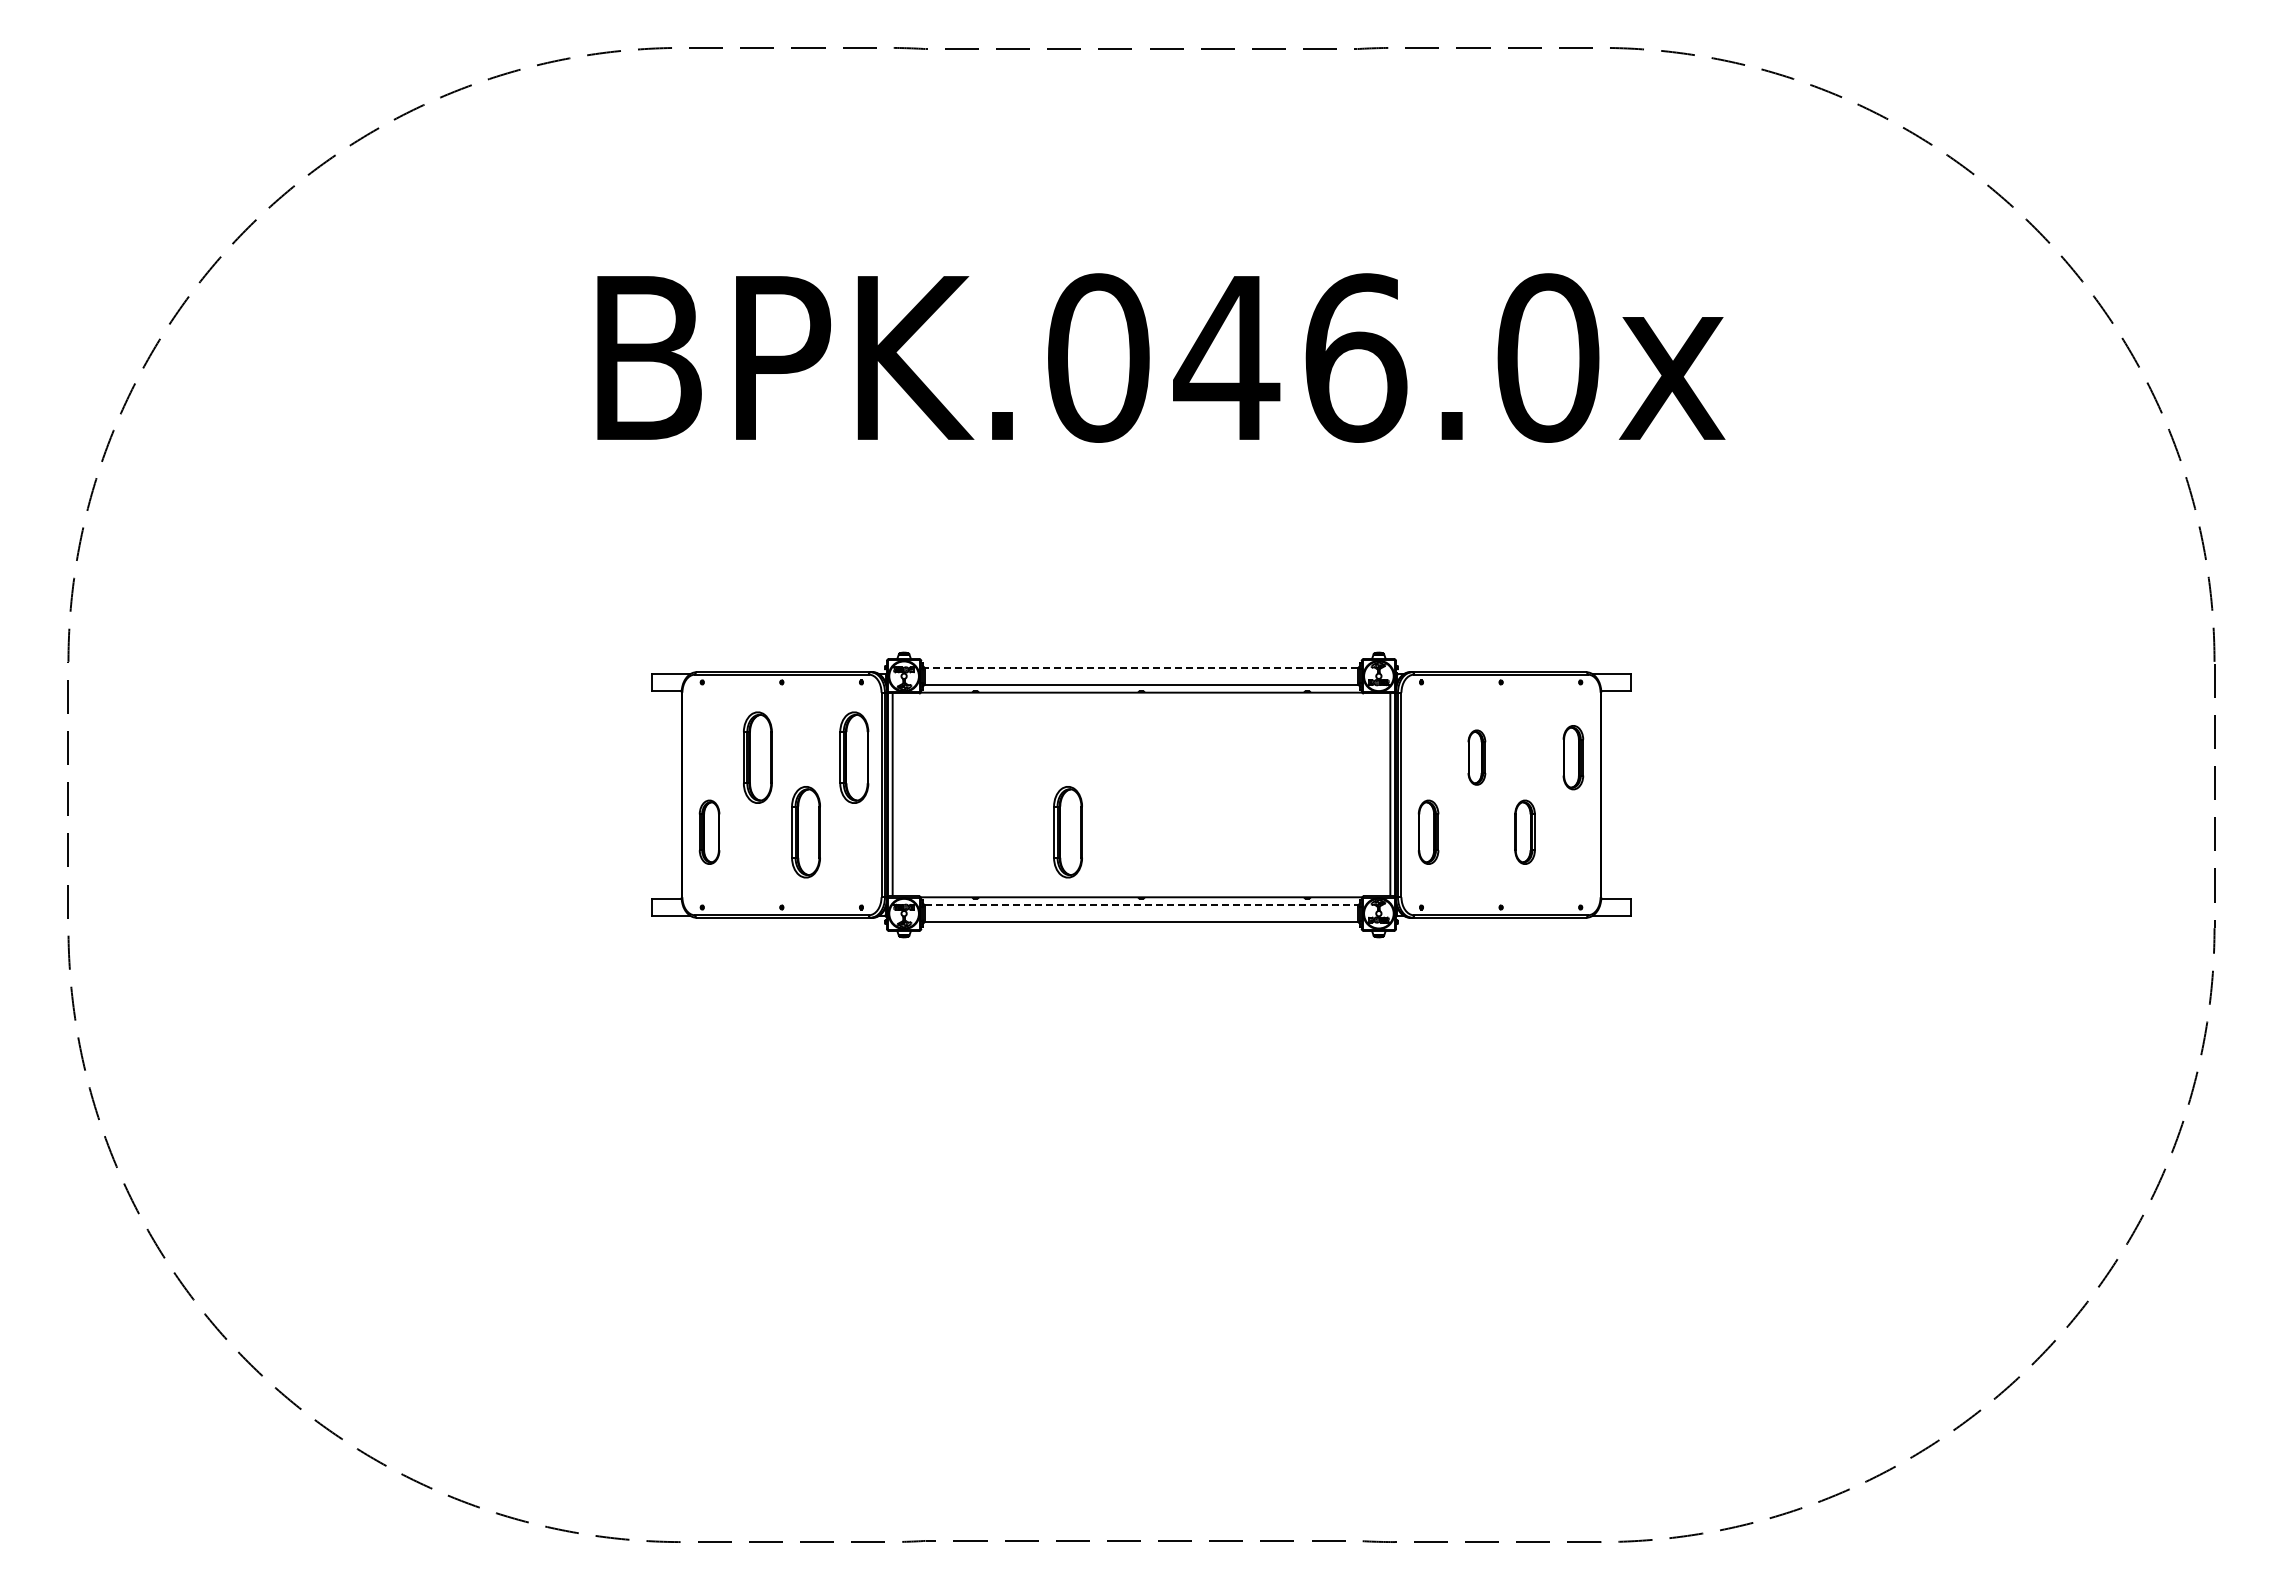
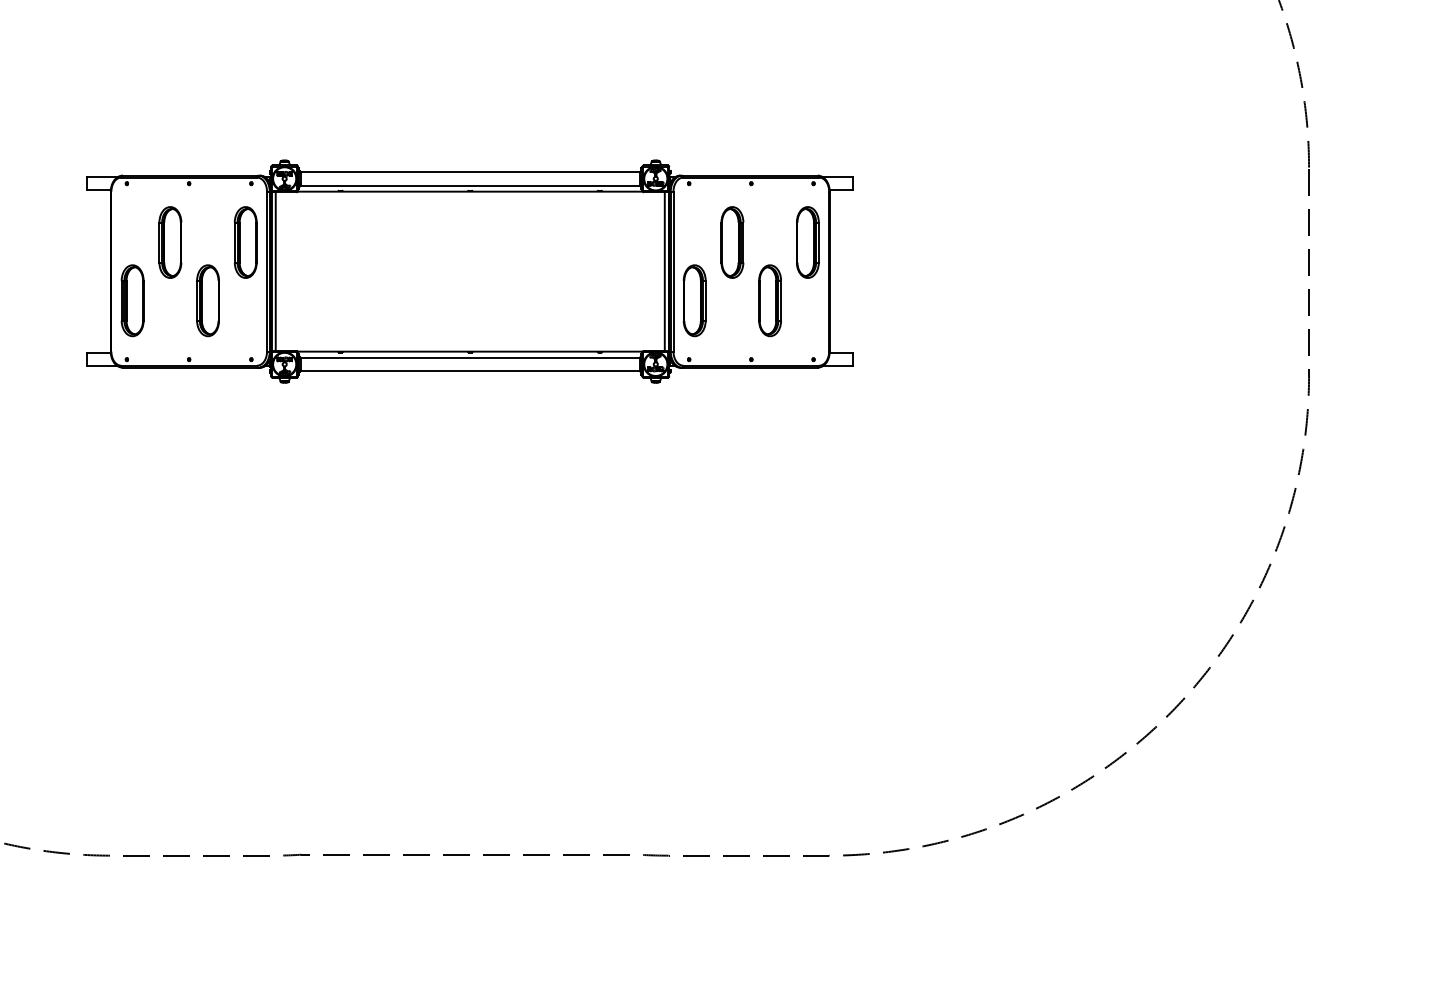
line: (1141, 667) -> (470, 172), dashed -> solid
part: (1476, 757) -> (732, 242), size x1.67
part: (1573, 757) -> (807, 242), size x1.43
part: (709, 832) -> (132, 300), size x1.43
part: (1067, 832) -> (412, 300), removed
part: (1428, 832) -> (694, 300), size x1.43
part: (1524, 832) -> (769, 300), size x1.43
line: (1141, 905) -> (470, 358), dashed -> solid

